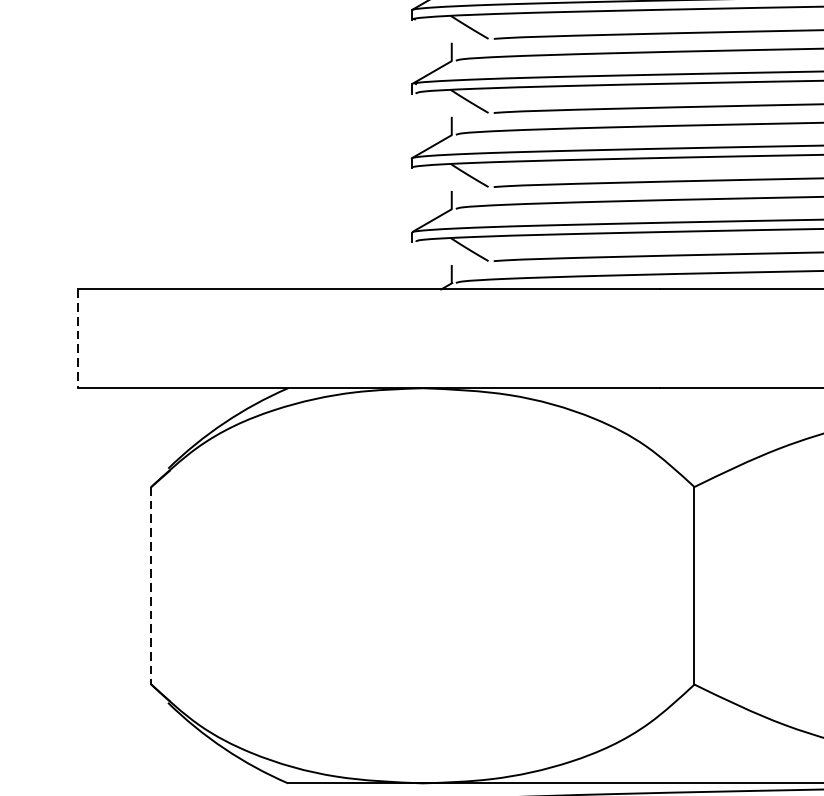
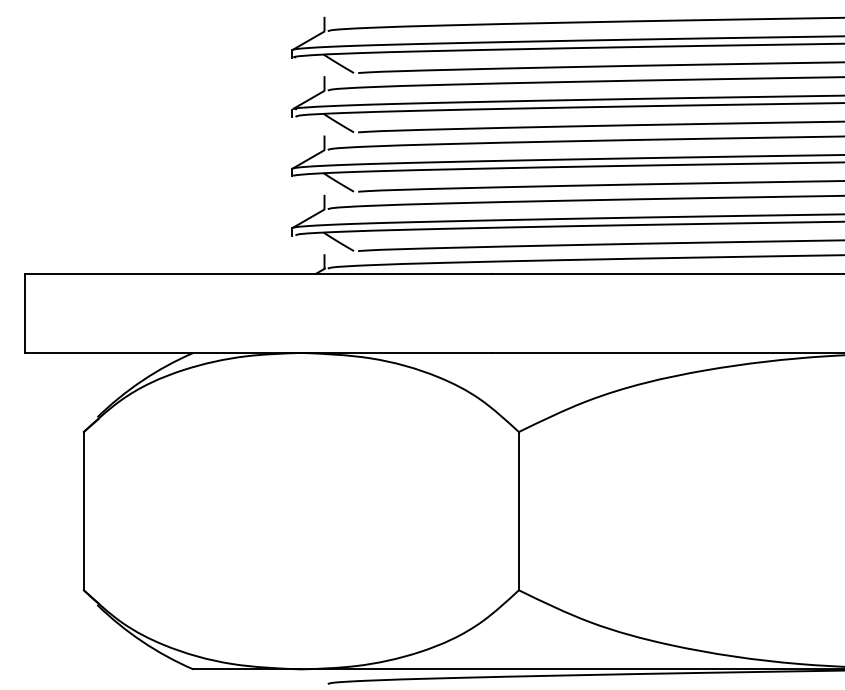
line: (78, 339) -> (25, 313), dashed -> solid
line: (150, 586) -> (83, 511), dashed -> solid

